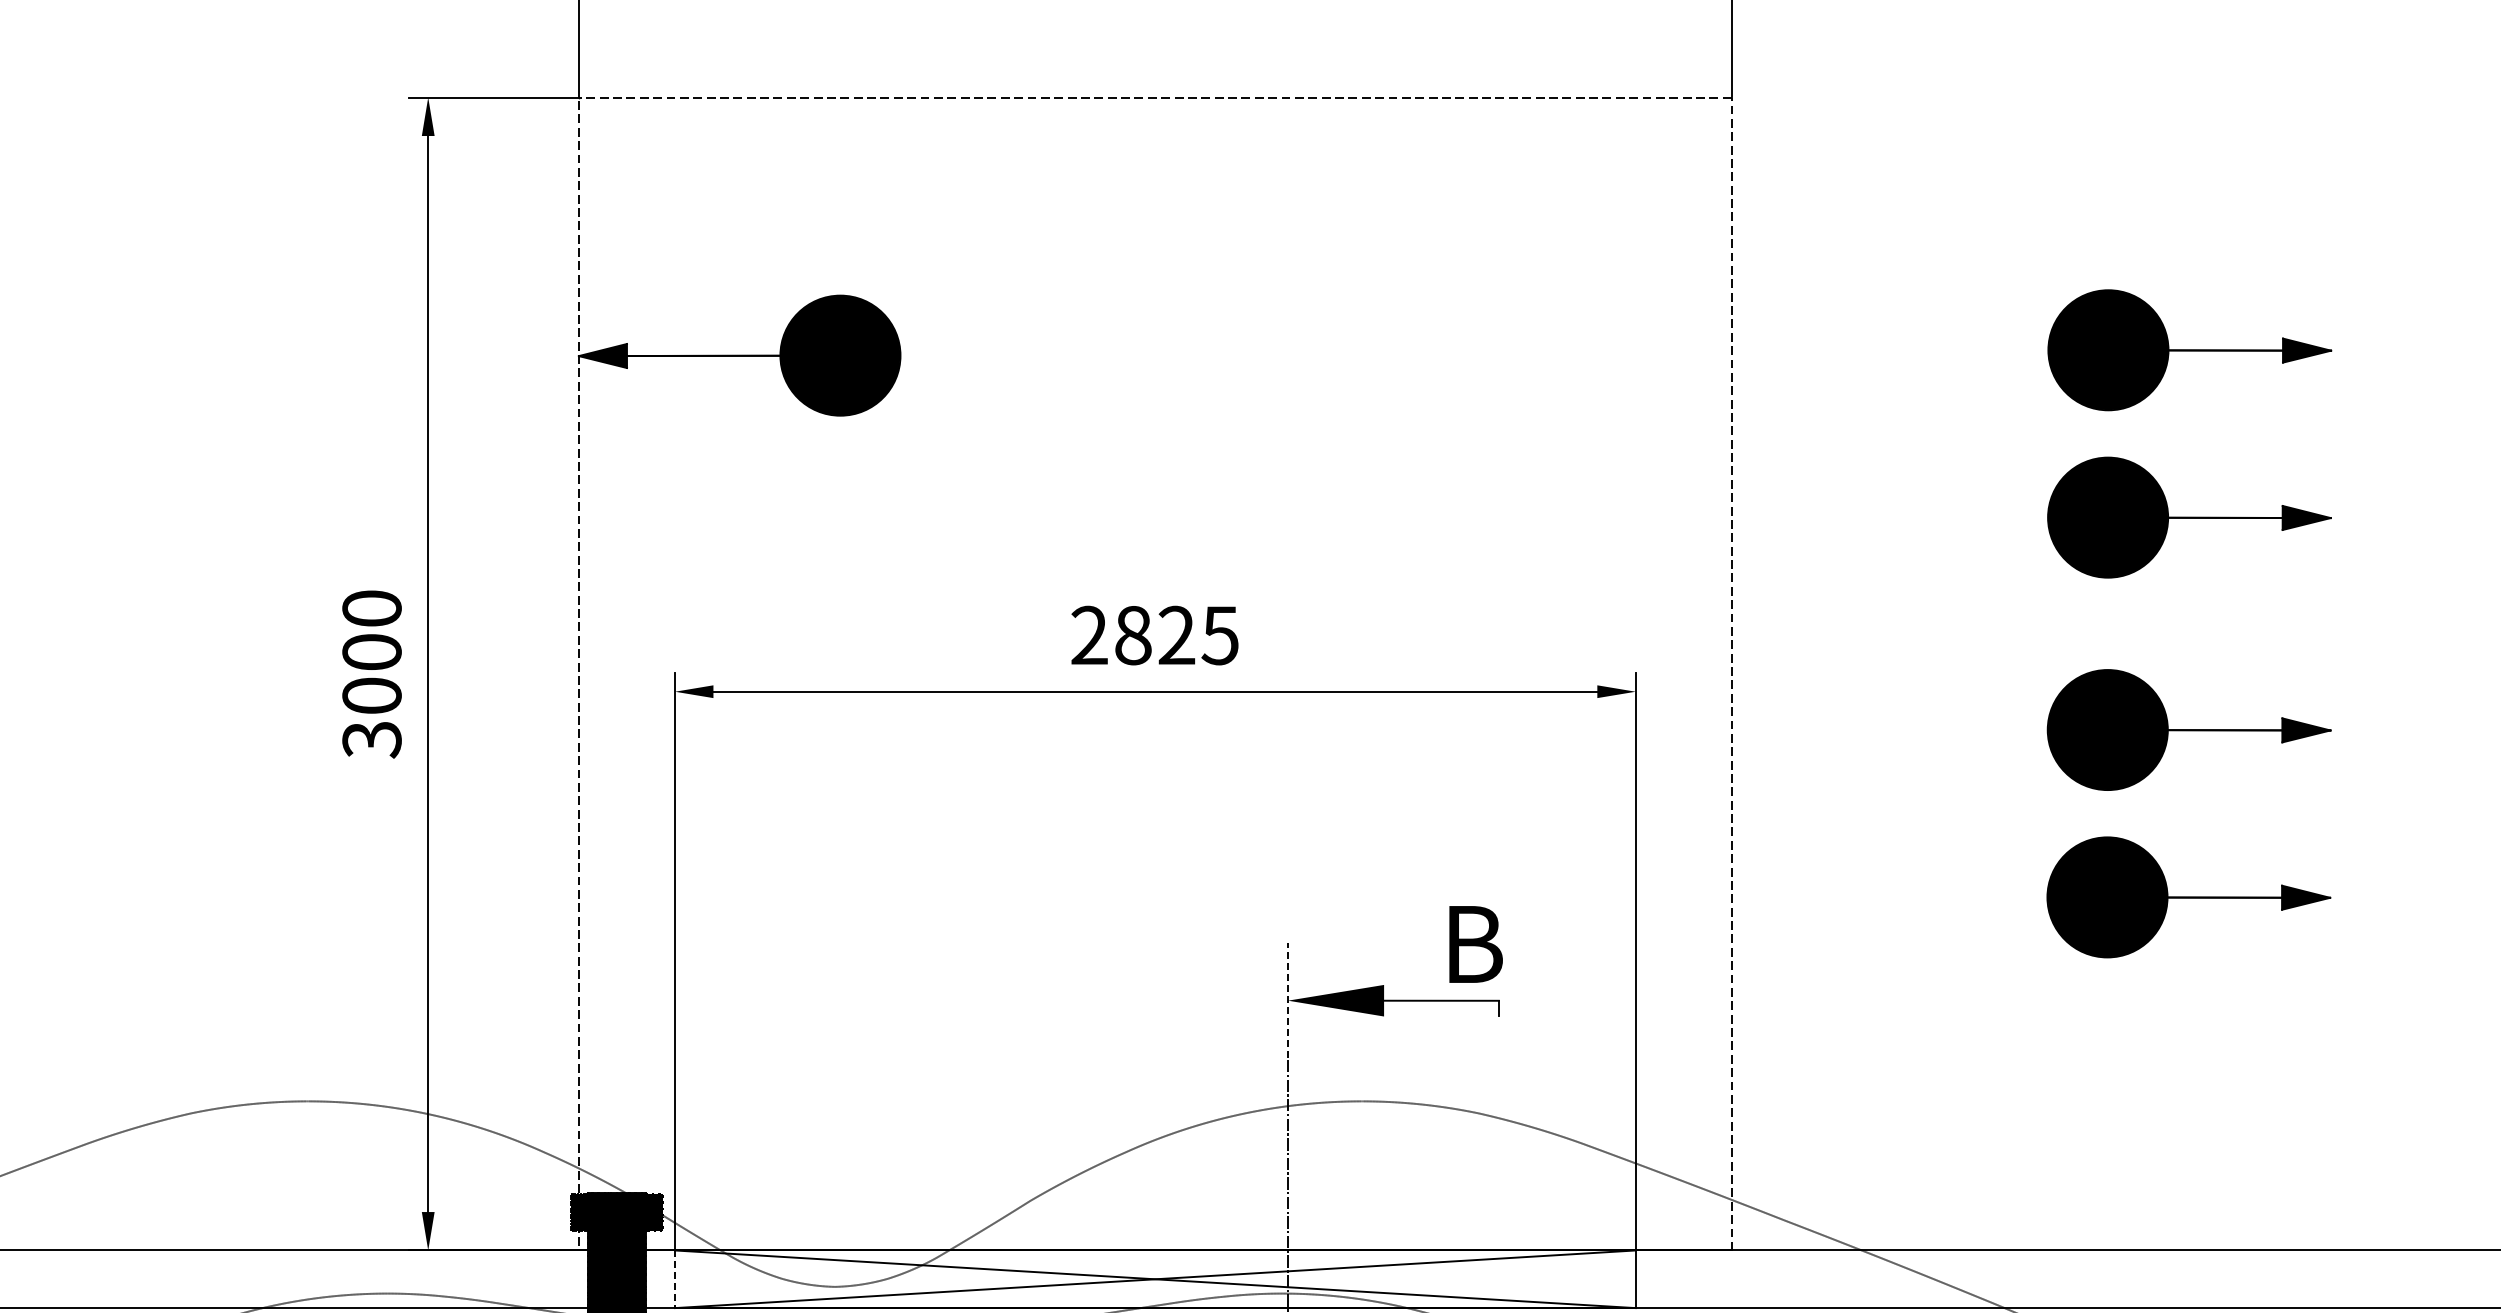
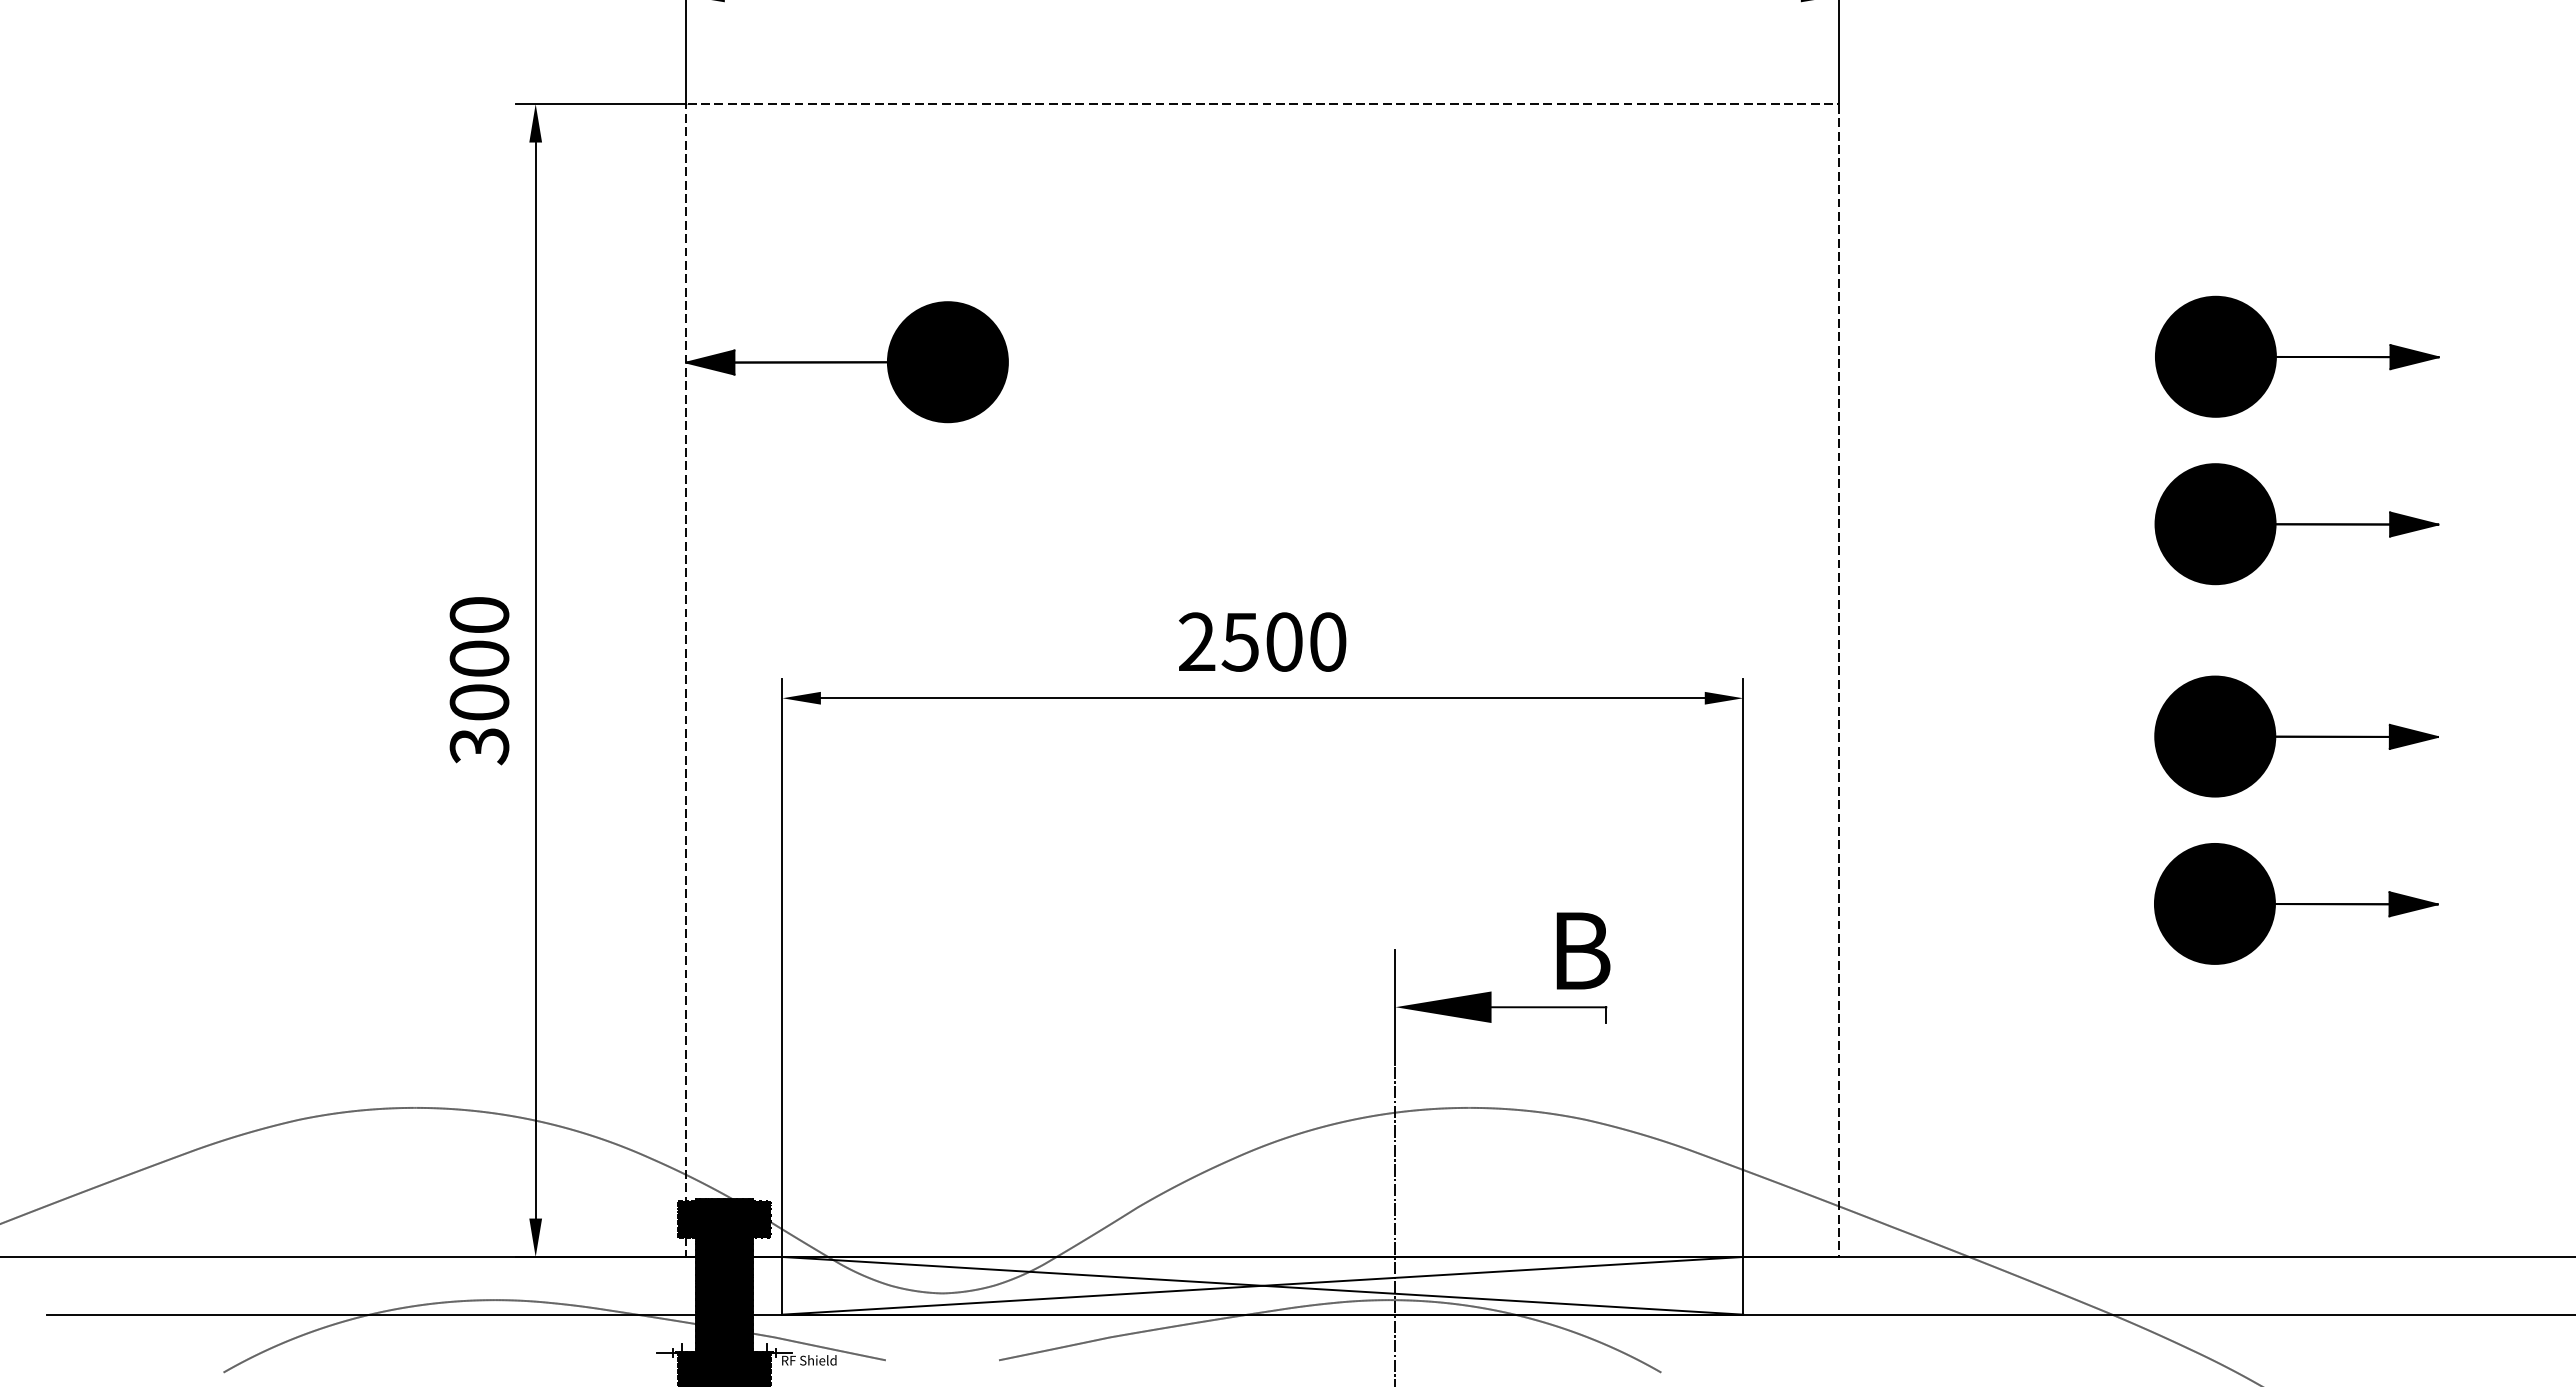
text: (1176, 634) -> (1283, 641), 2825 -> 2500
line: (1288, 1000) -> (1395, 1007), dashed -> solid
line: (675, 1278) -> (782, 1285), dashed -> solid

